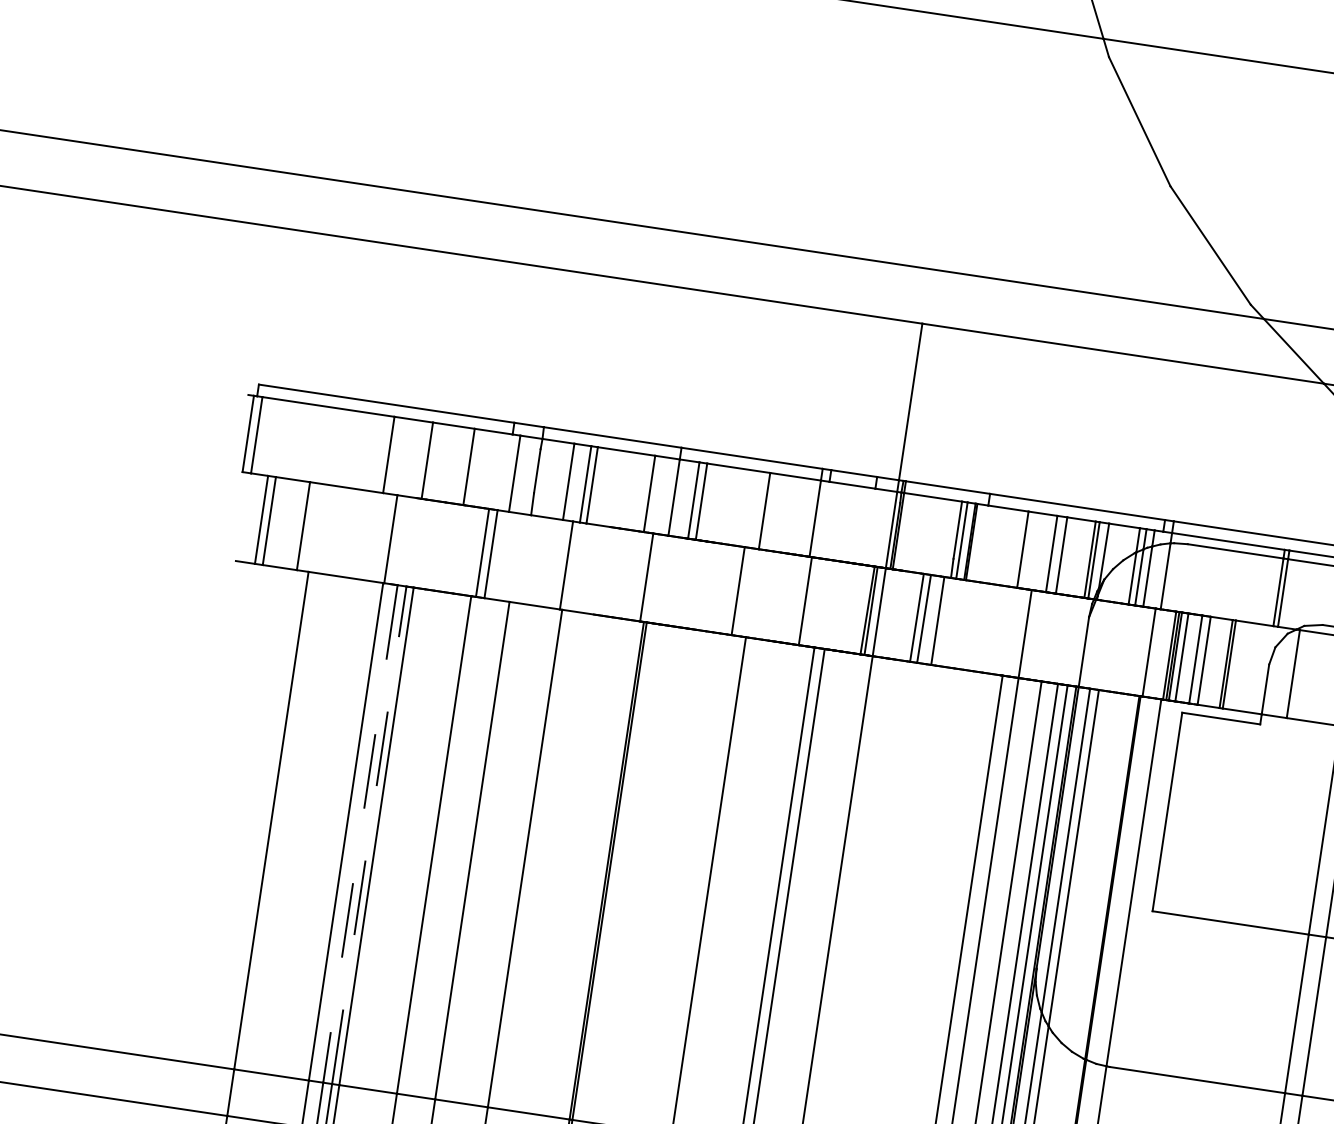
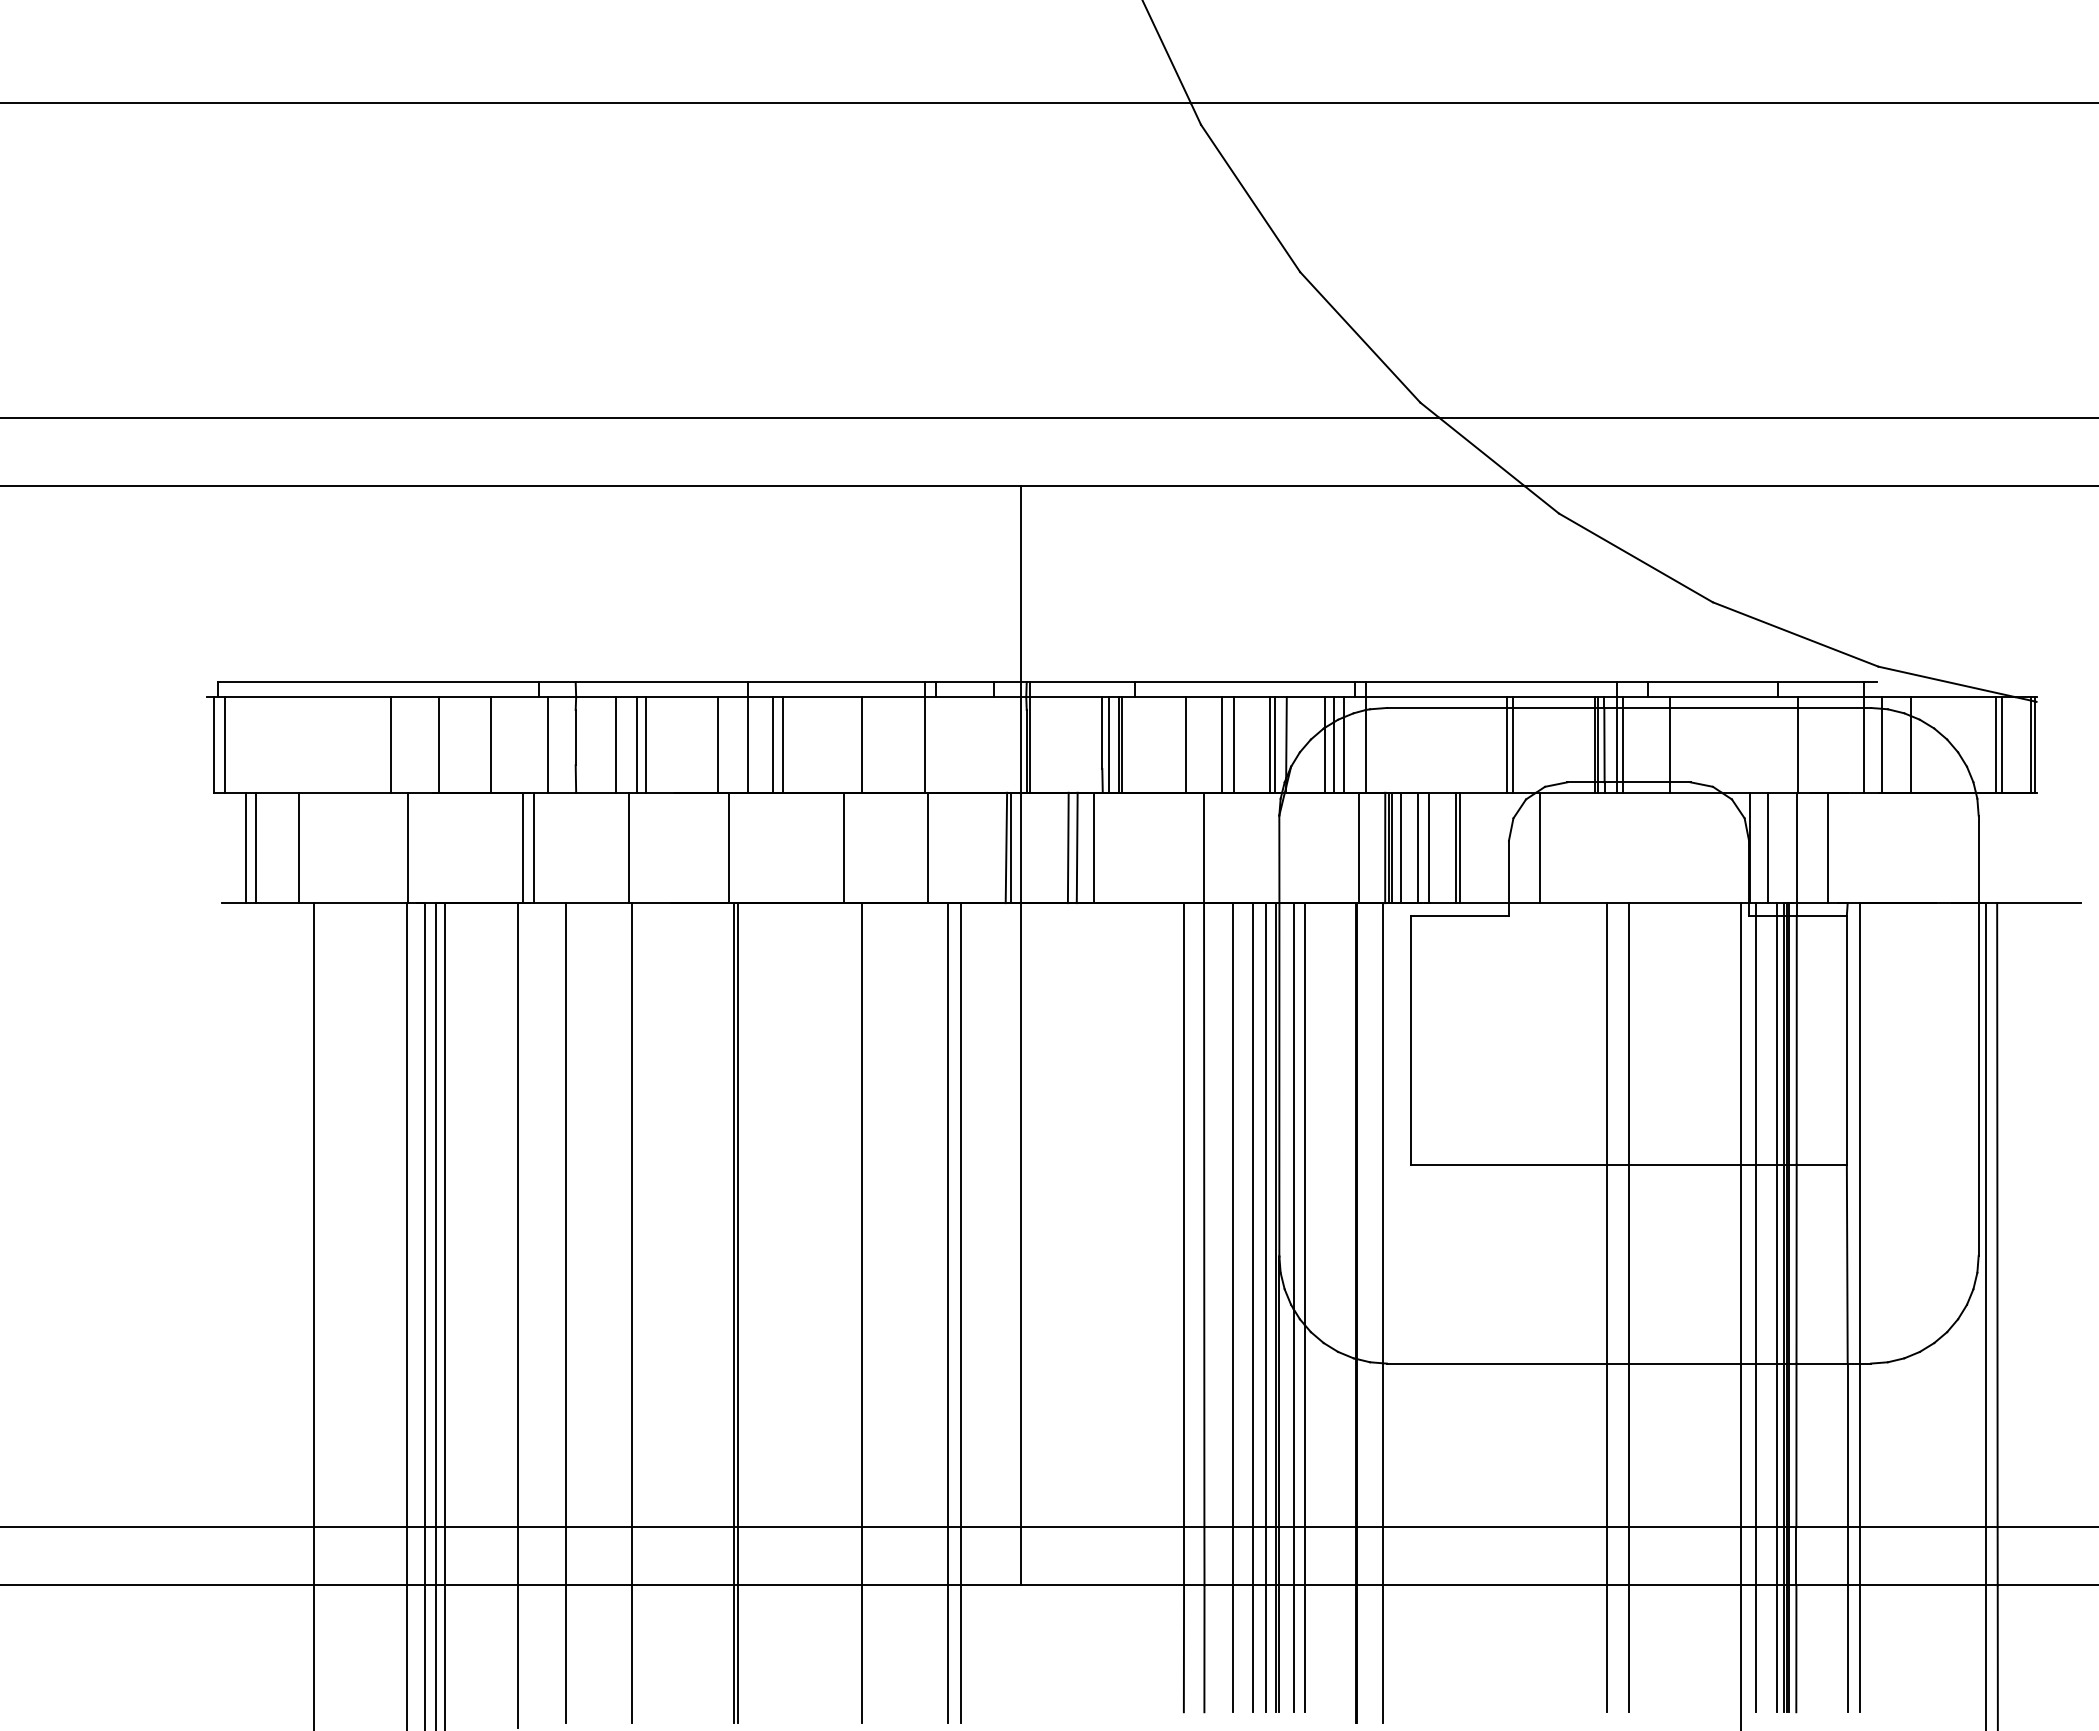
line: (360, 834) -> (425, 1215), dashed -> solid
line: (369, 835) -> (436, 1215), dashed -> solid

